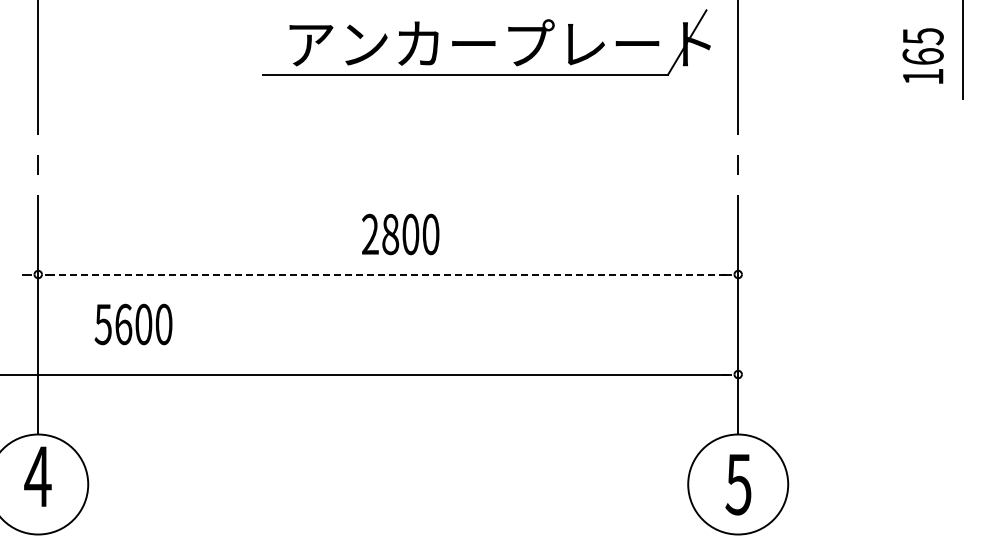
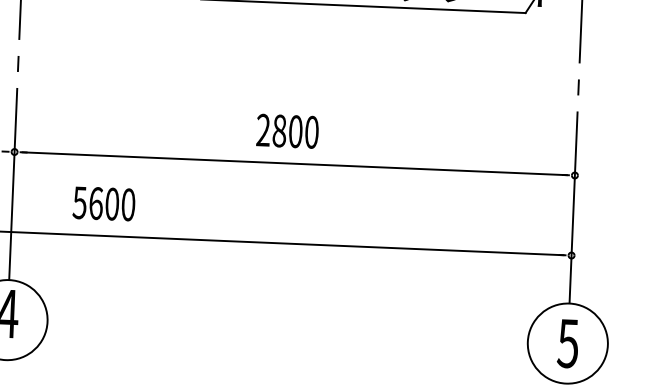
text: (400, 234) -> (287, 131), moved
line: (388, 274) -> (294, 163), dashed -> solid
text: (133, 324) -> (104, 203), moved

